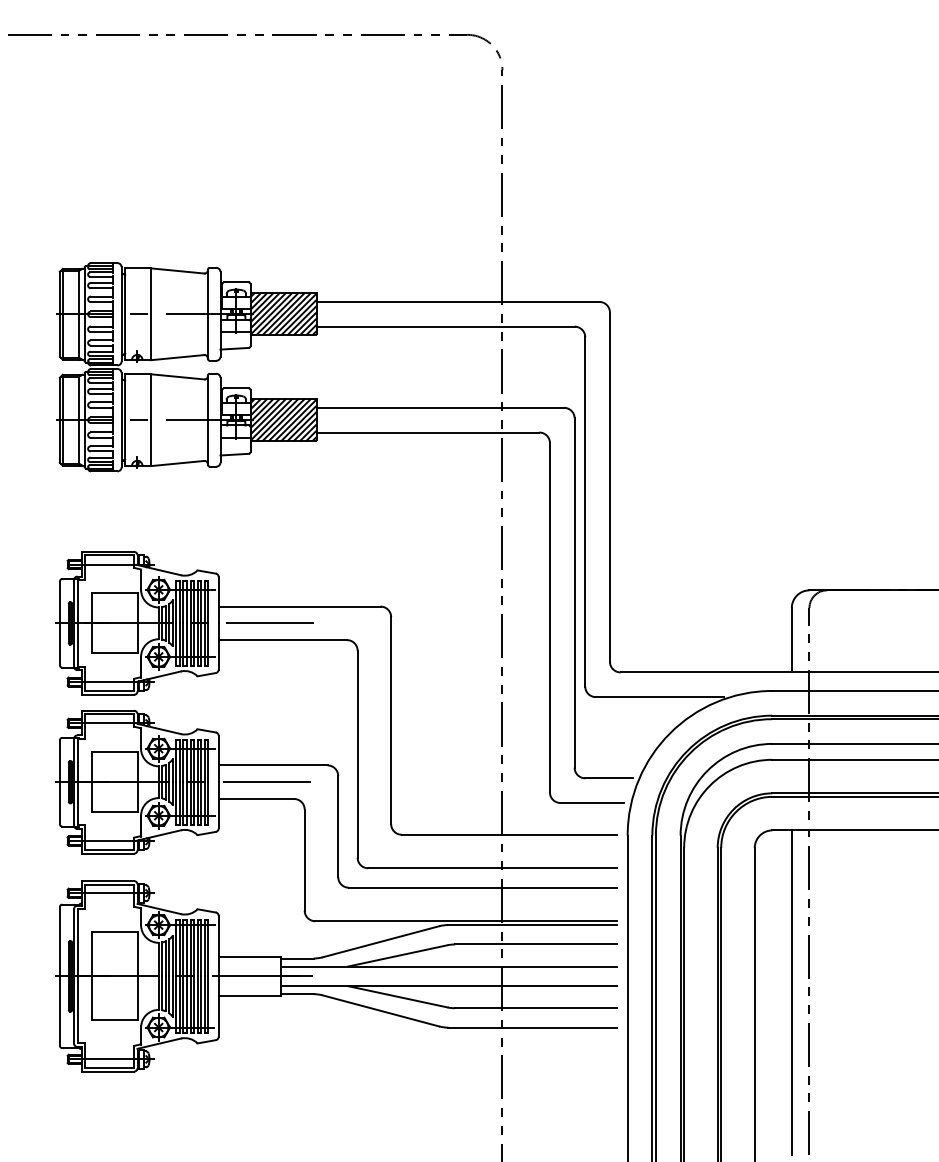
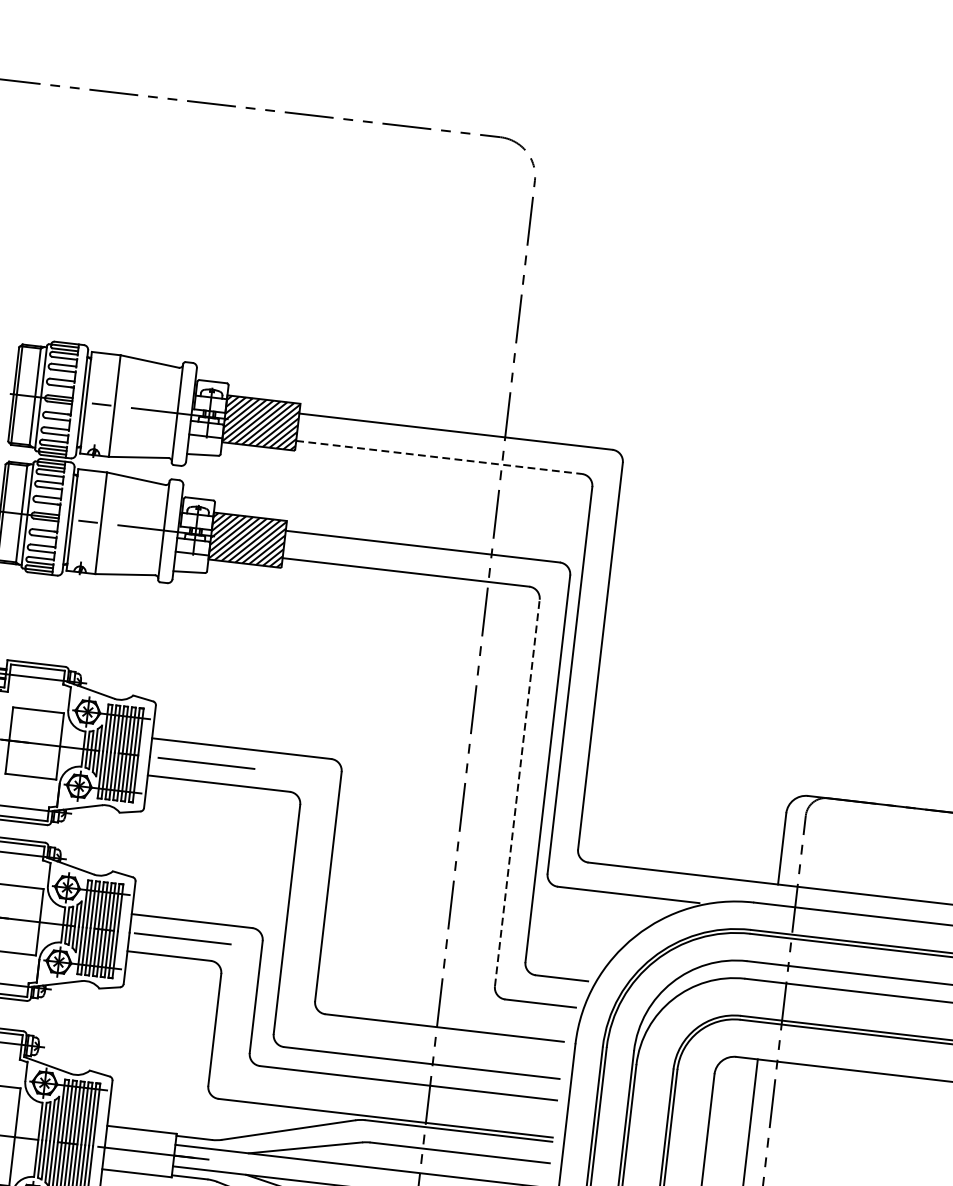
line: (446, 326) -> (440, 457), solid -> dashed
line: (549, 617) -> (516, 792), solid -> dashed

